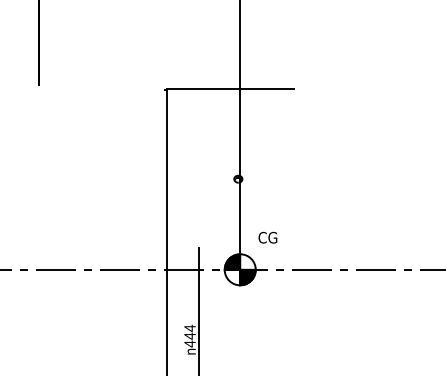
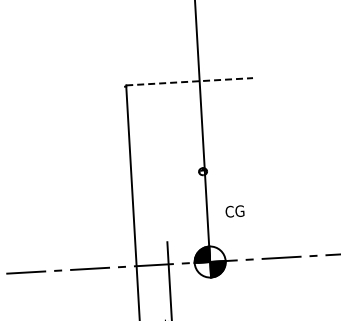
line: (230, 88) -> (190, 81), solid -> dashed
text: (267, 237) -> (234, 211), moved

